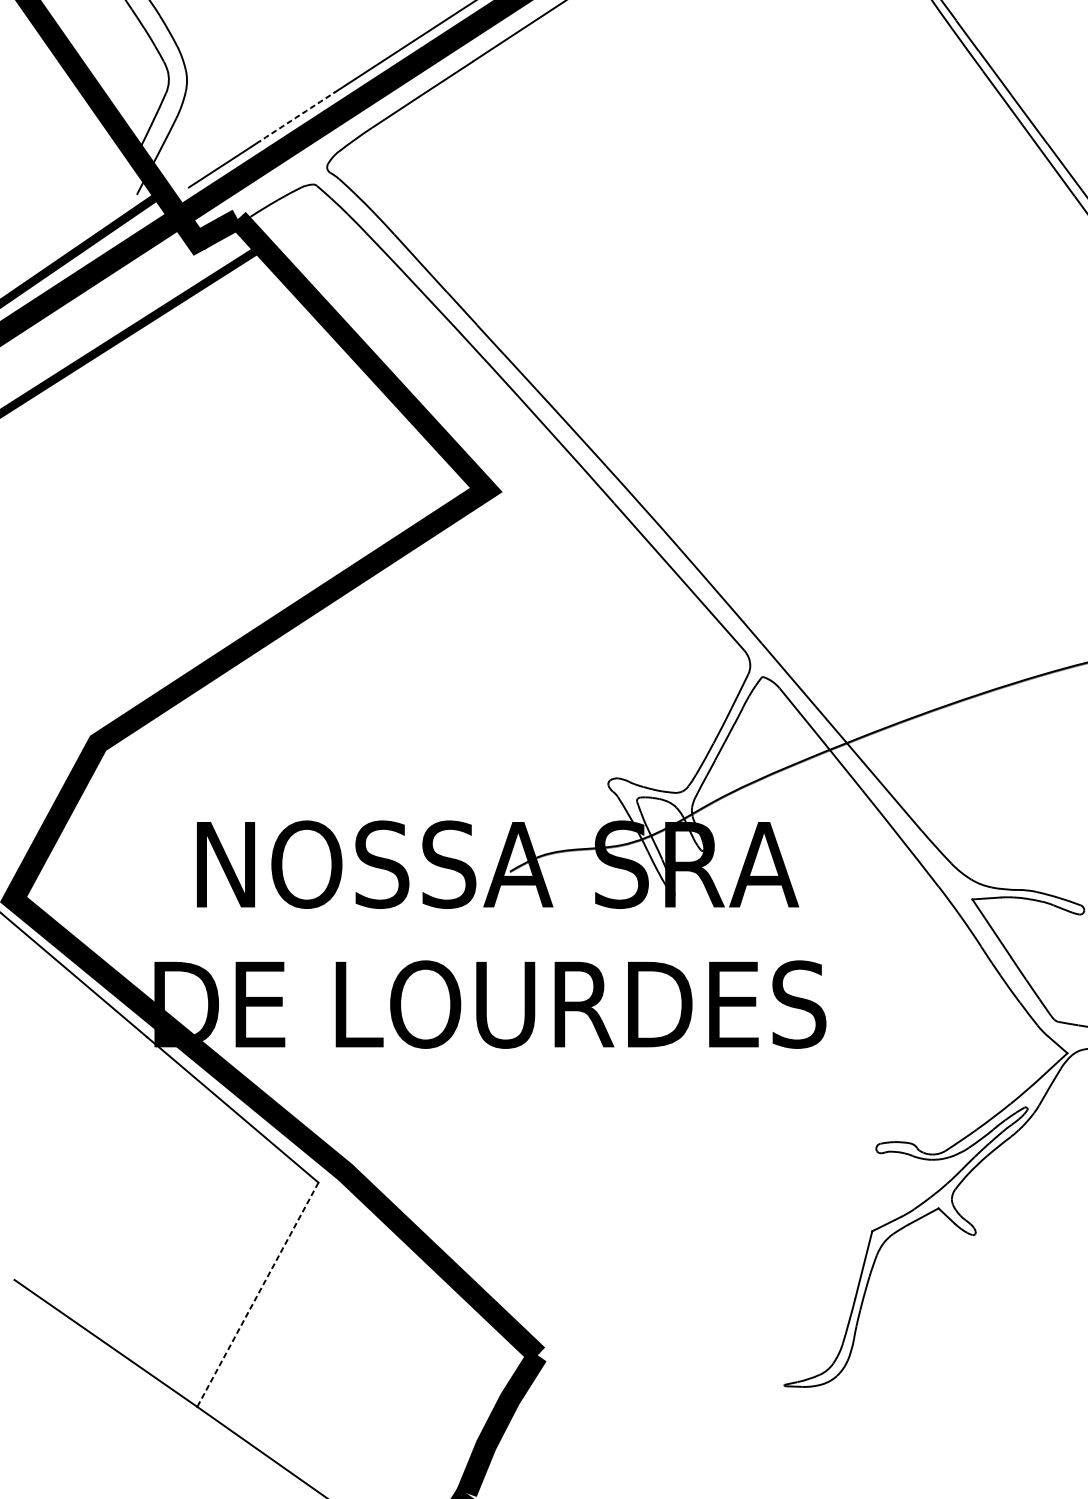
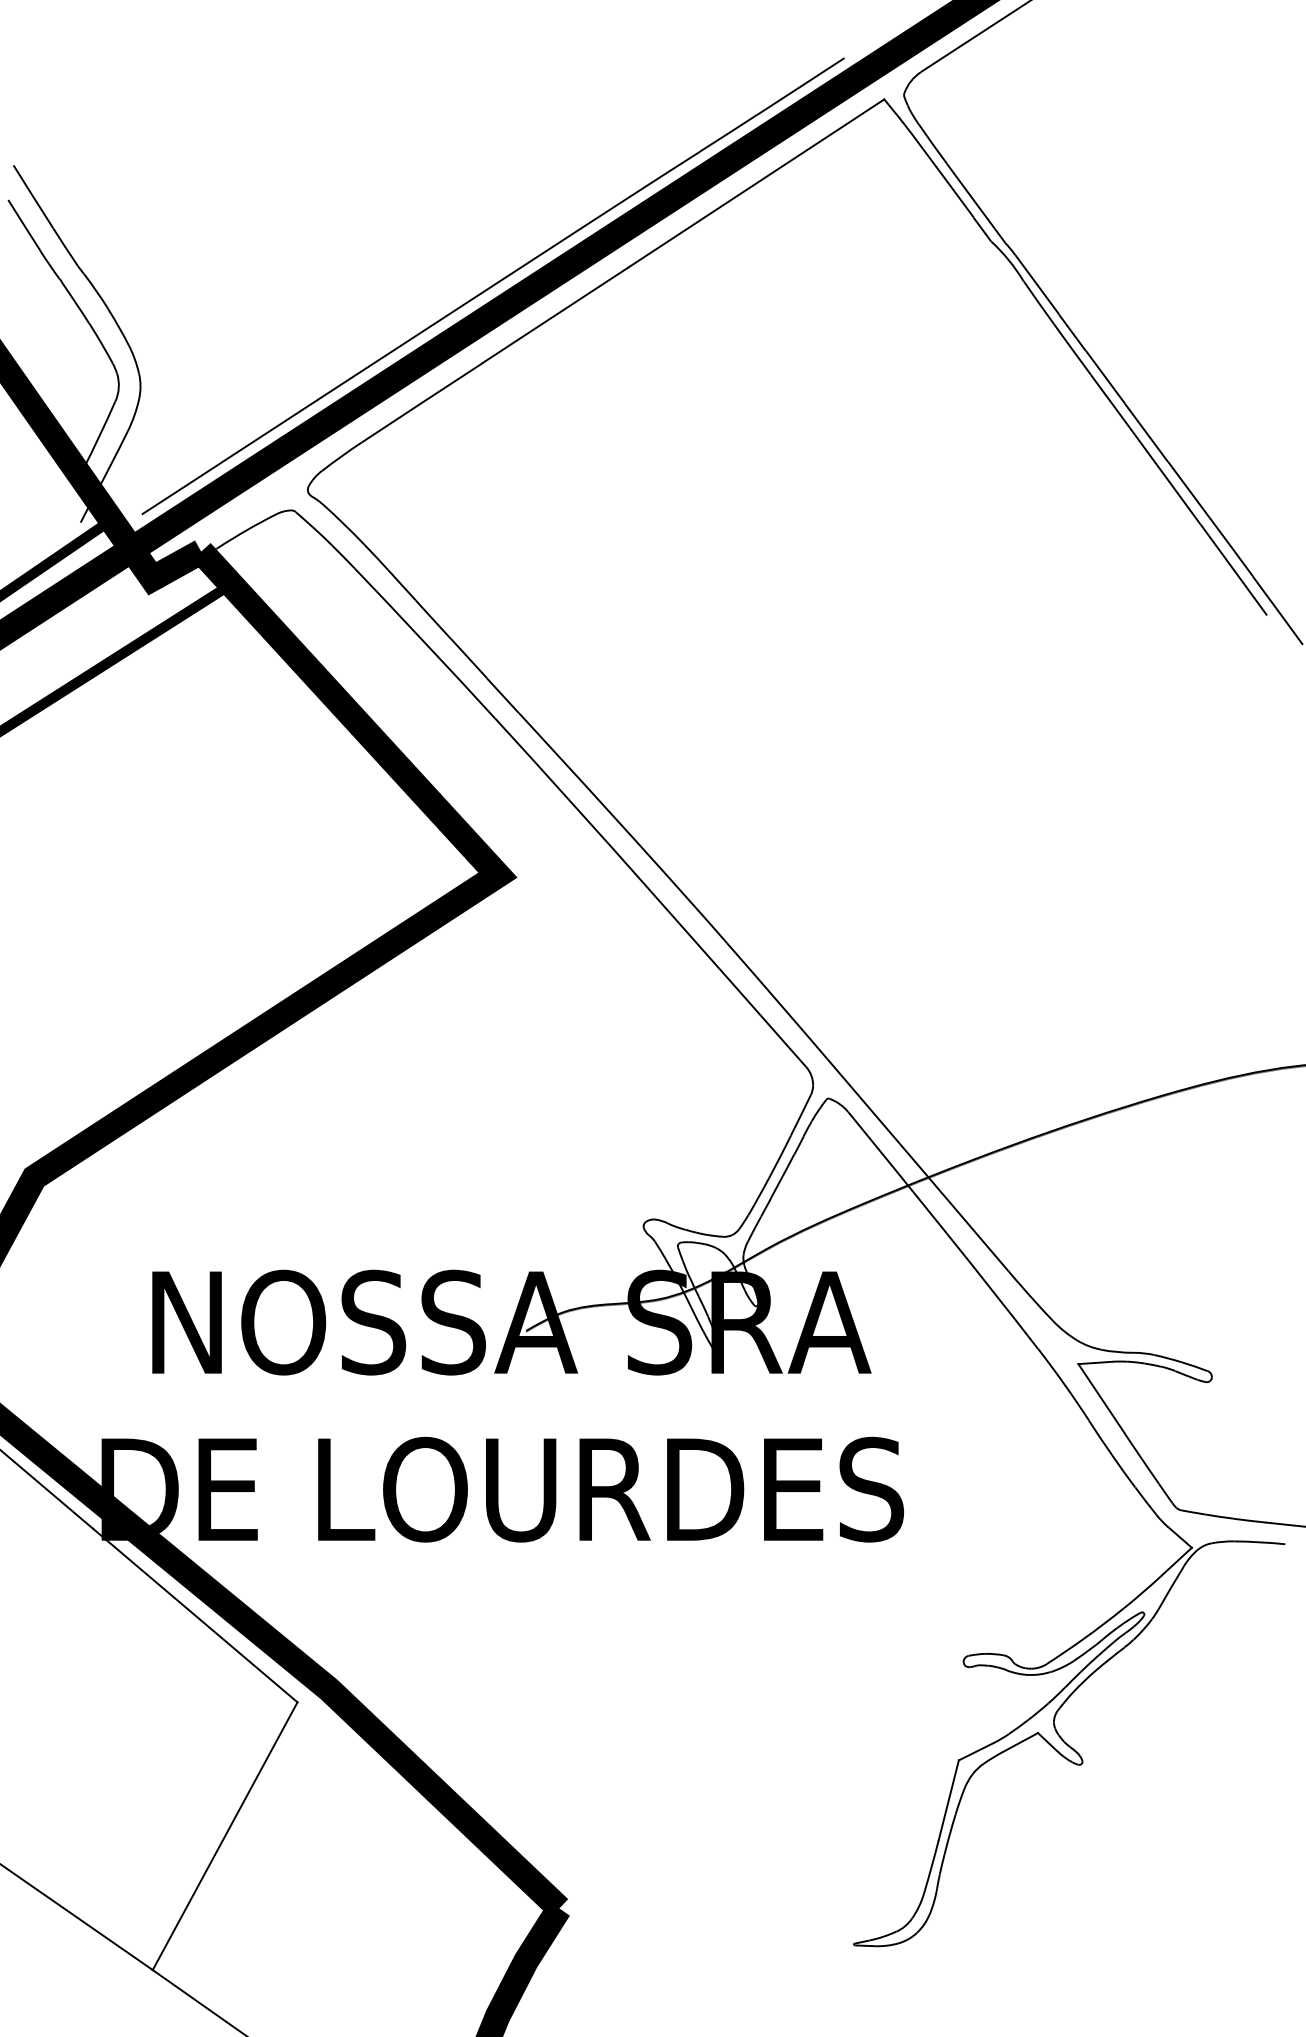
arc: (295, 117) -> (270, 430), dashed -> solid
line: (257, 1295) -> (224, 1836), dashed -> solid

